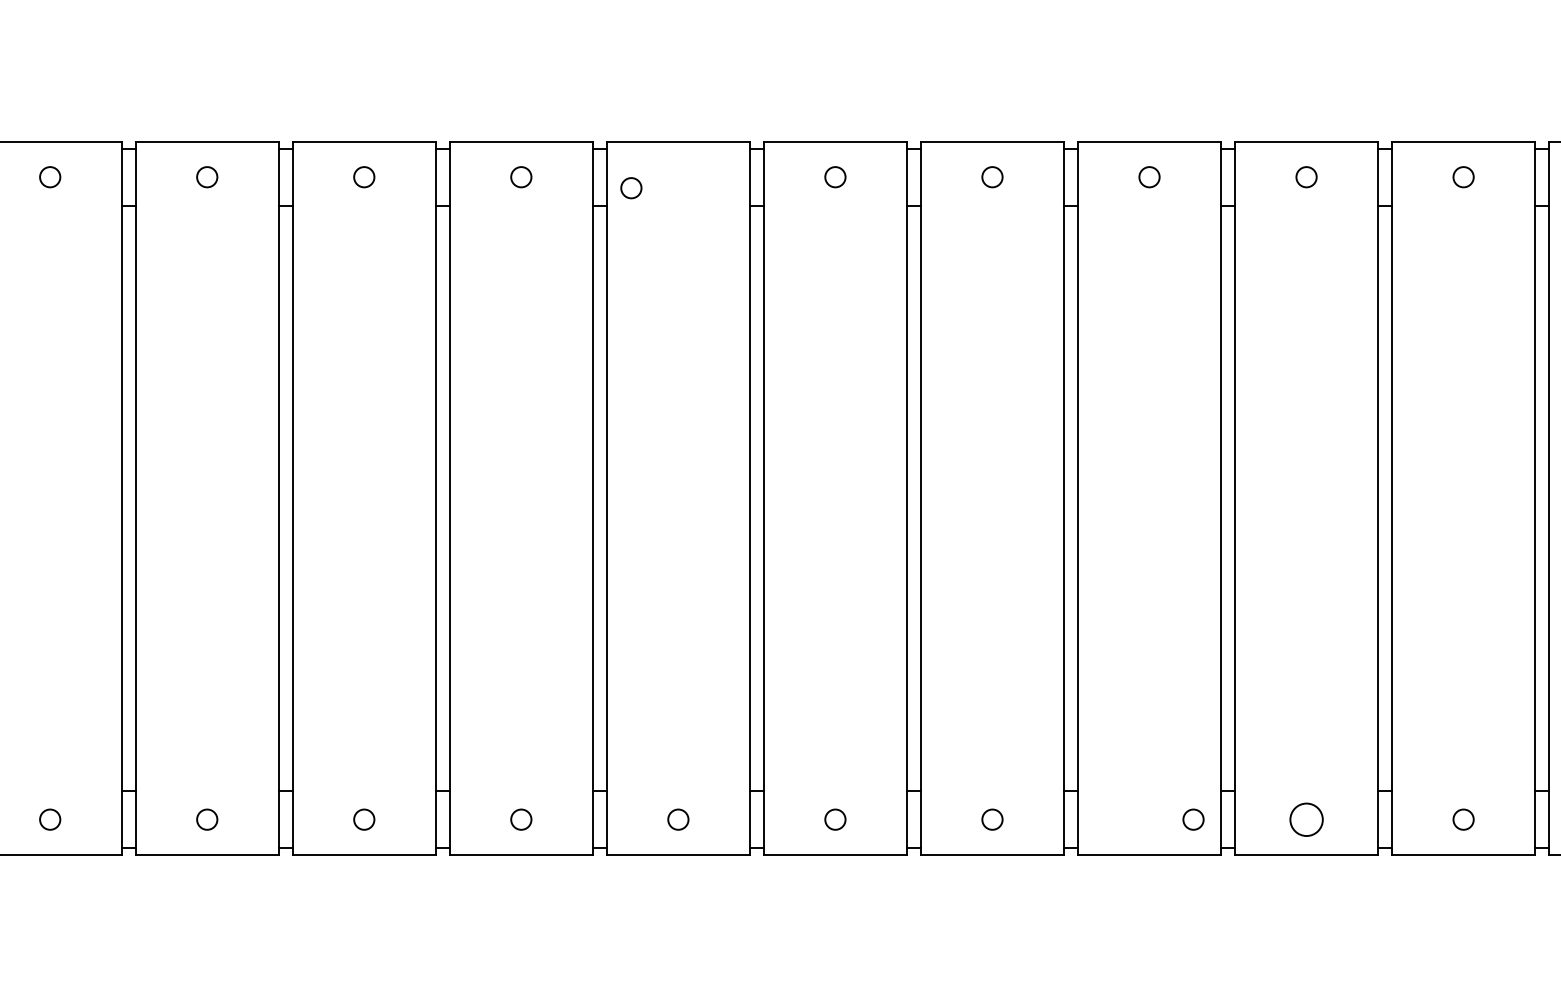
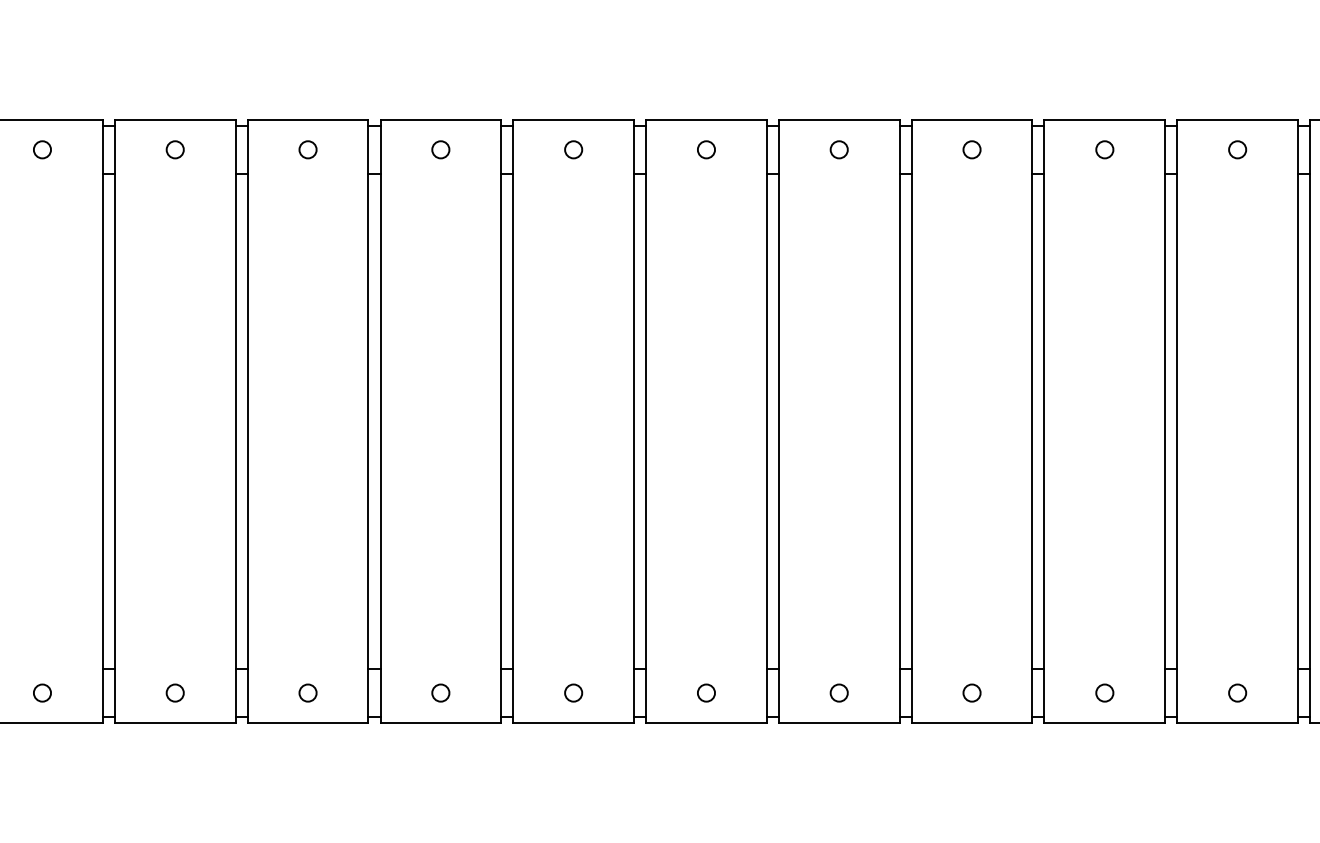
circle: (631, 188) -> (573, 150), moved
circle: (1193, 819) -> (972, 692), moved
circle: (1306, 819) -> (1104, 692), size x0.62

